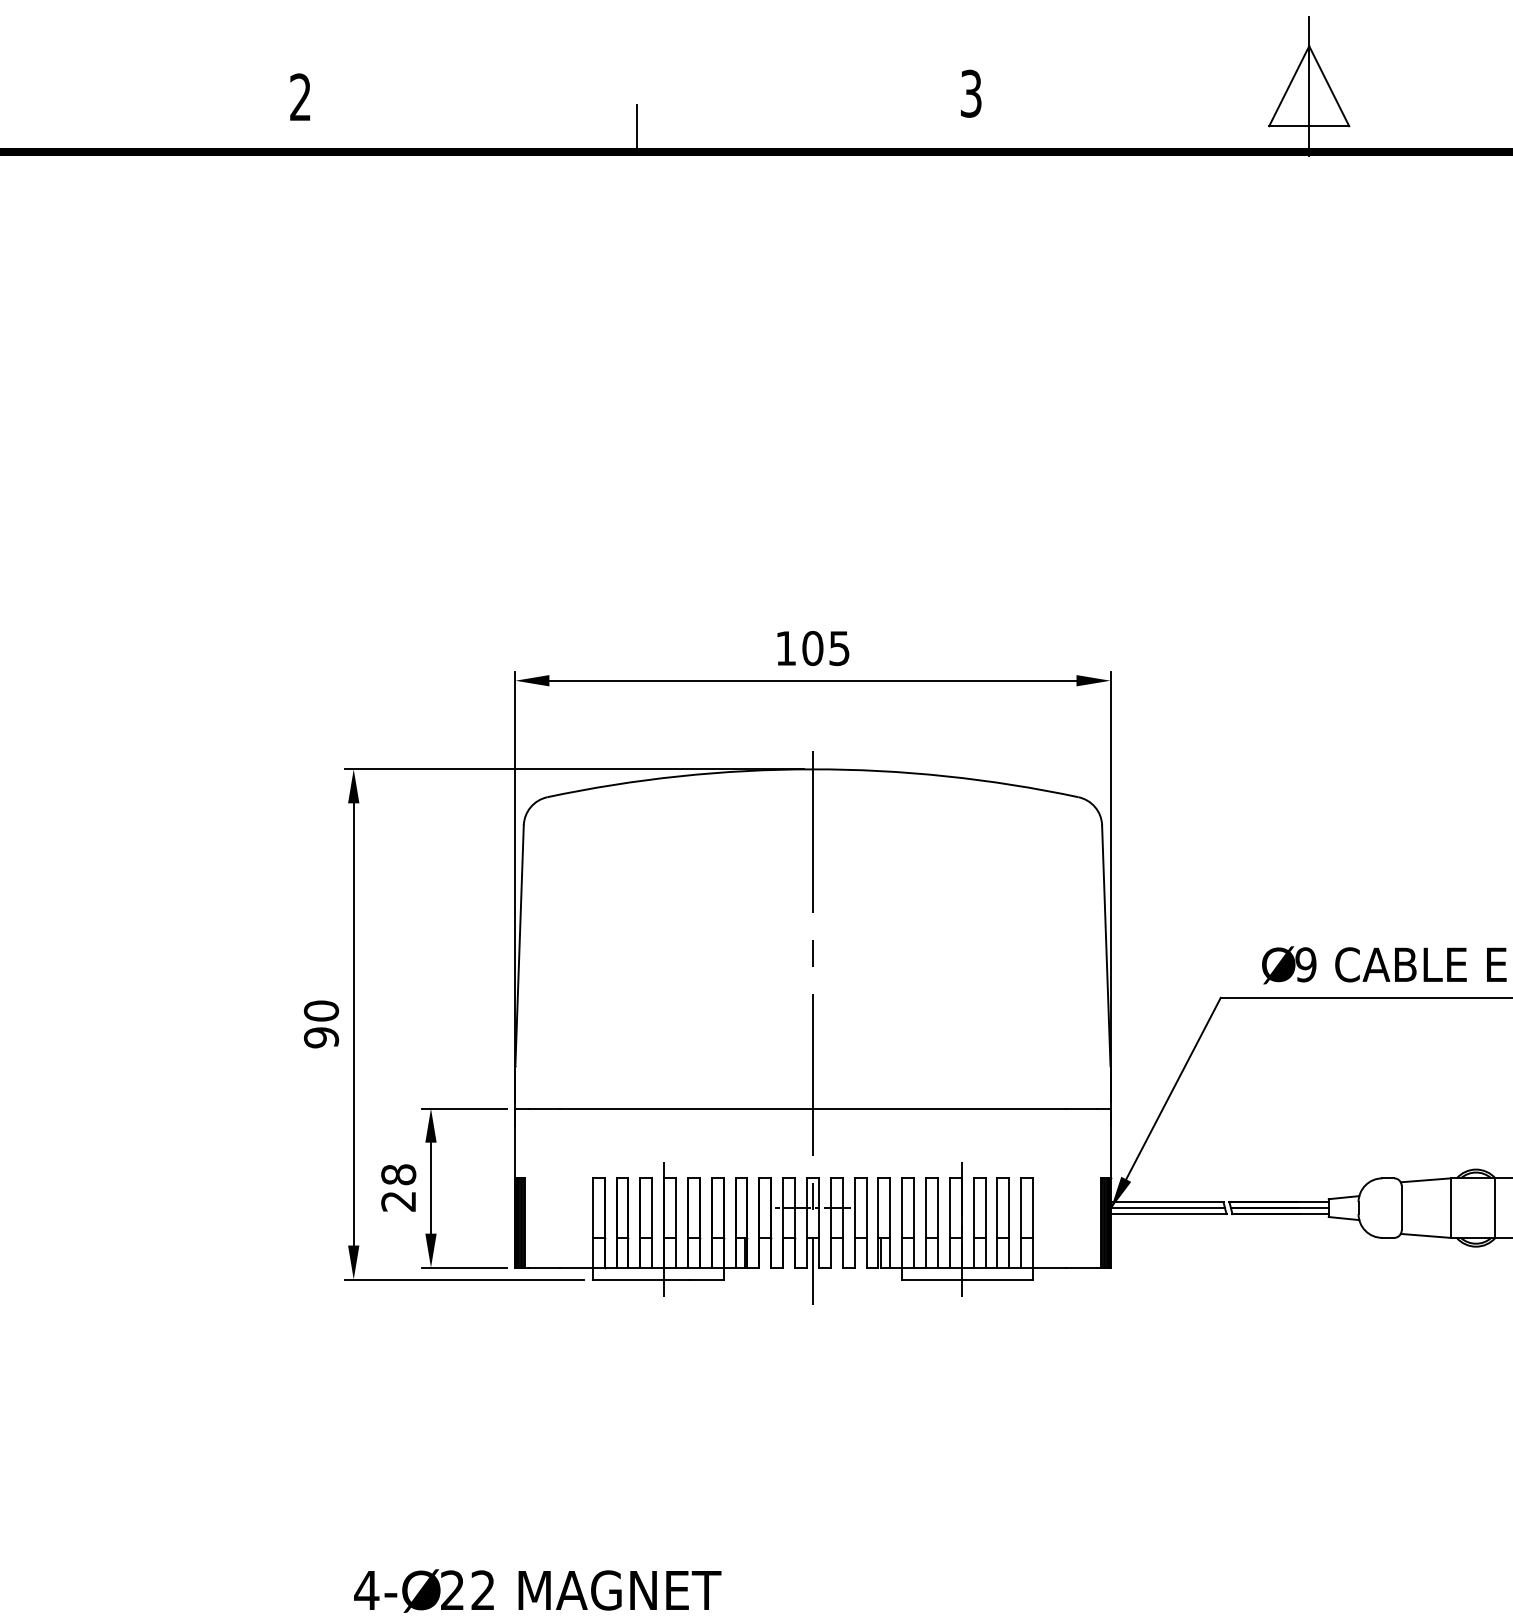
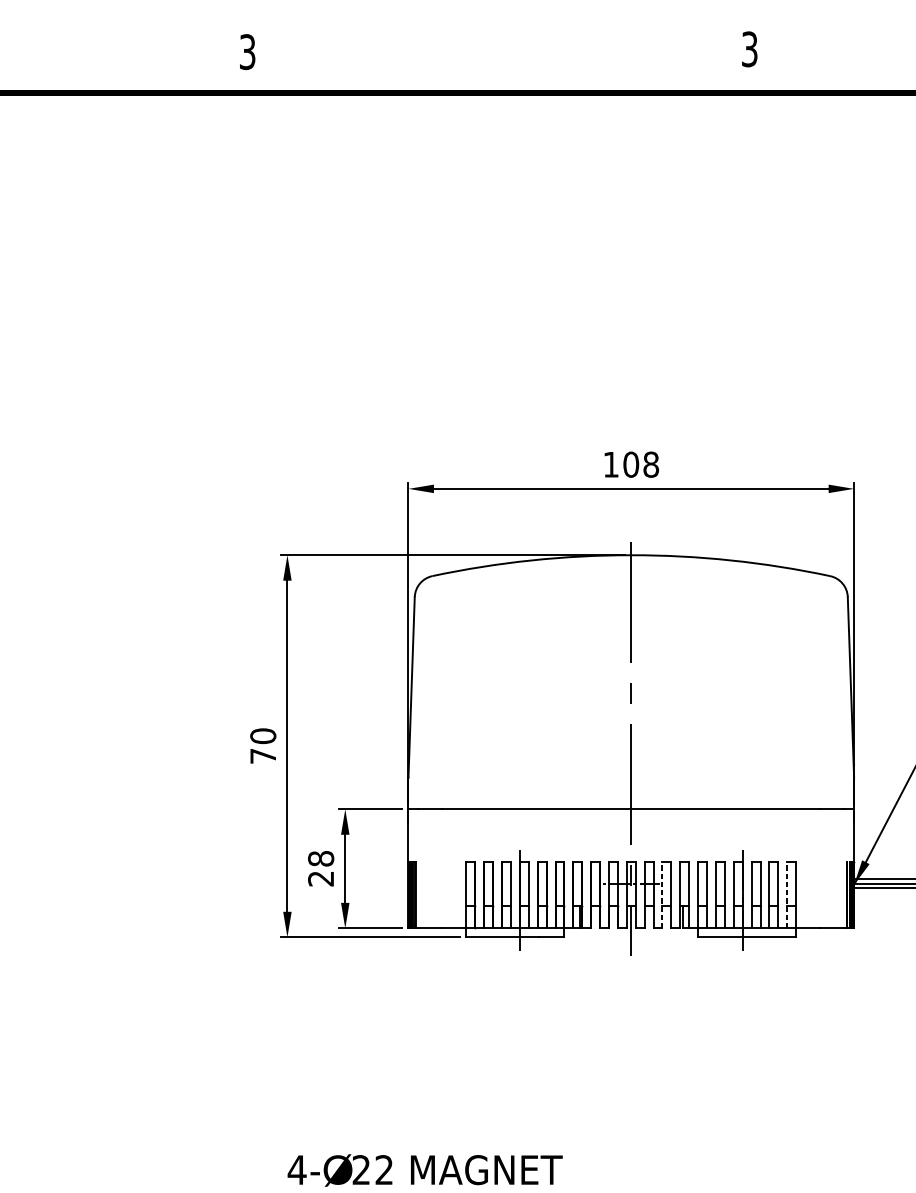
text: (300, 97) -> (247, 52), 2 -> 3
line: (636, 128) -> (499, 75), removed
text: (839, 648) -> (651, 464), 105 -> 108
text: (321, 1037) -> (263, 756), 90 -> 70
line: (854, 1223) -> (662, 895), solid -> dashed
line: (1021, 1223) -> (787, 895), solid -> dashed

